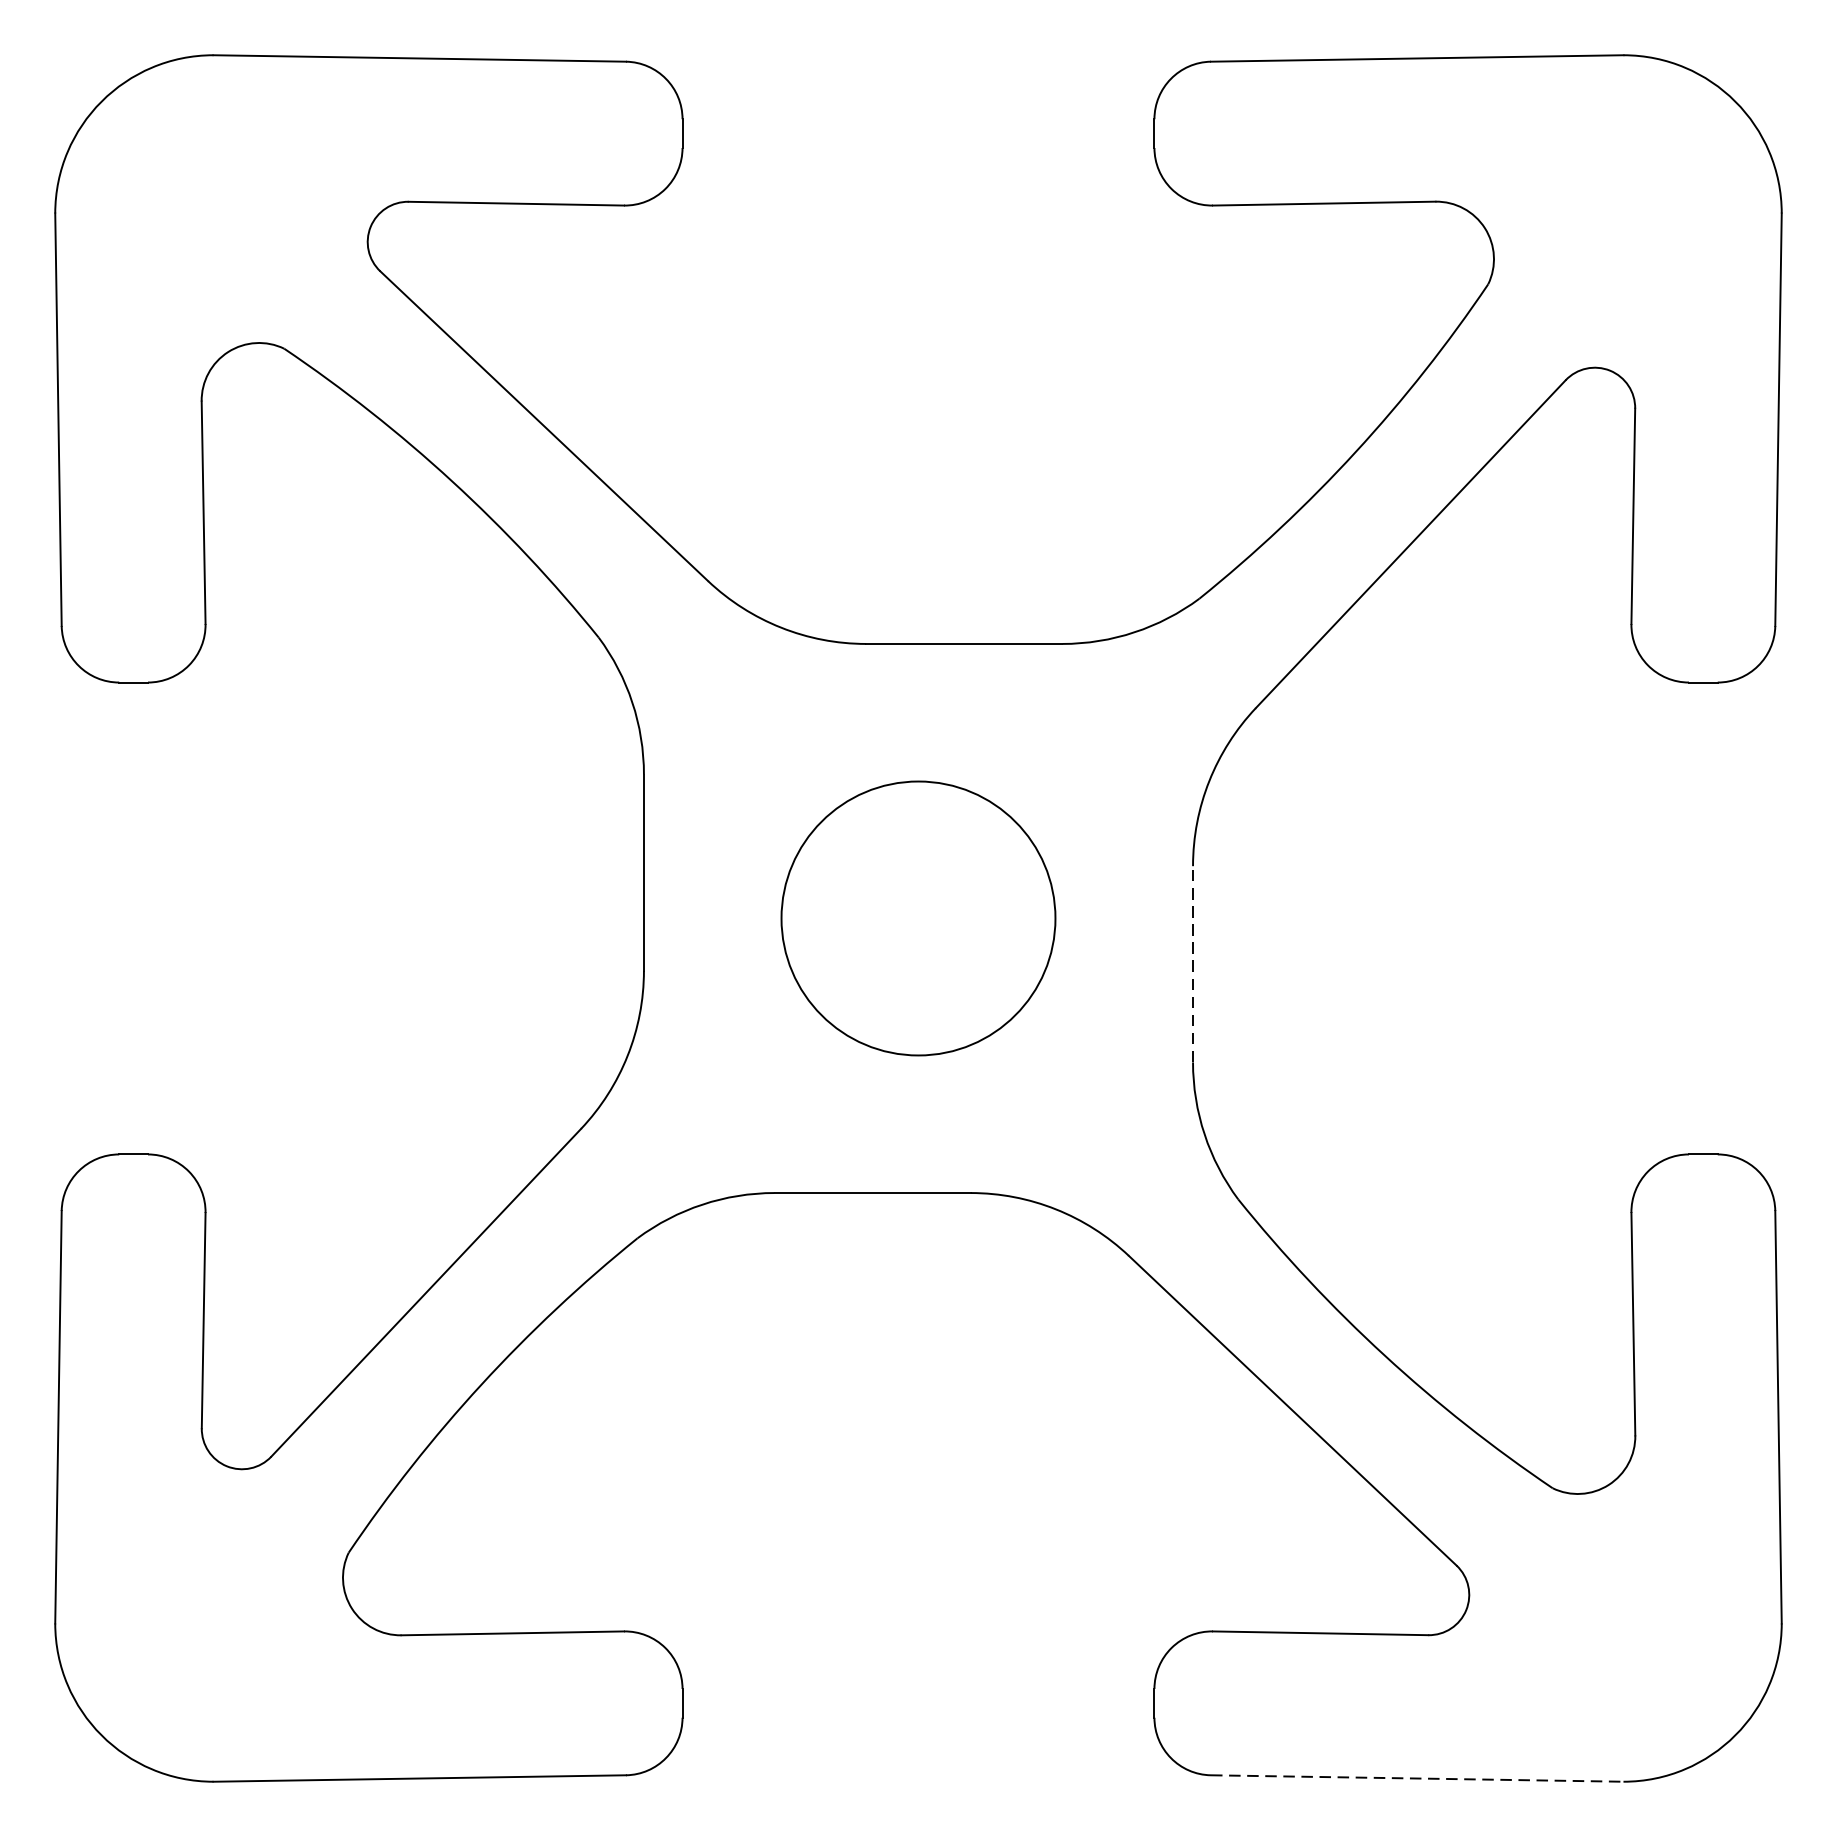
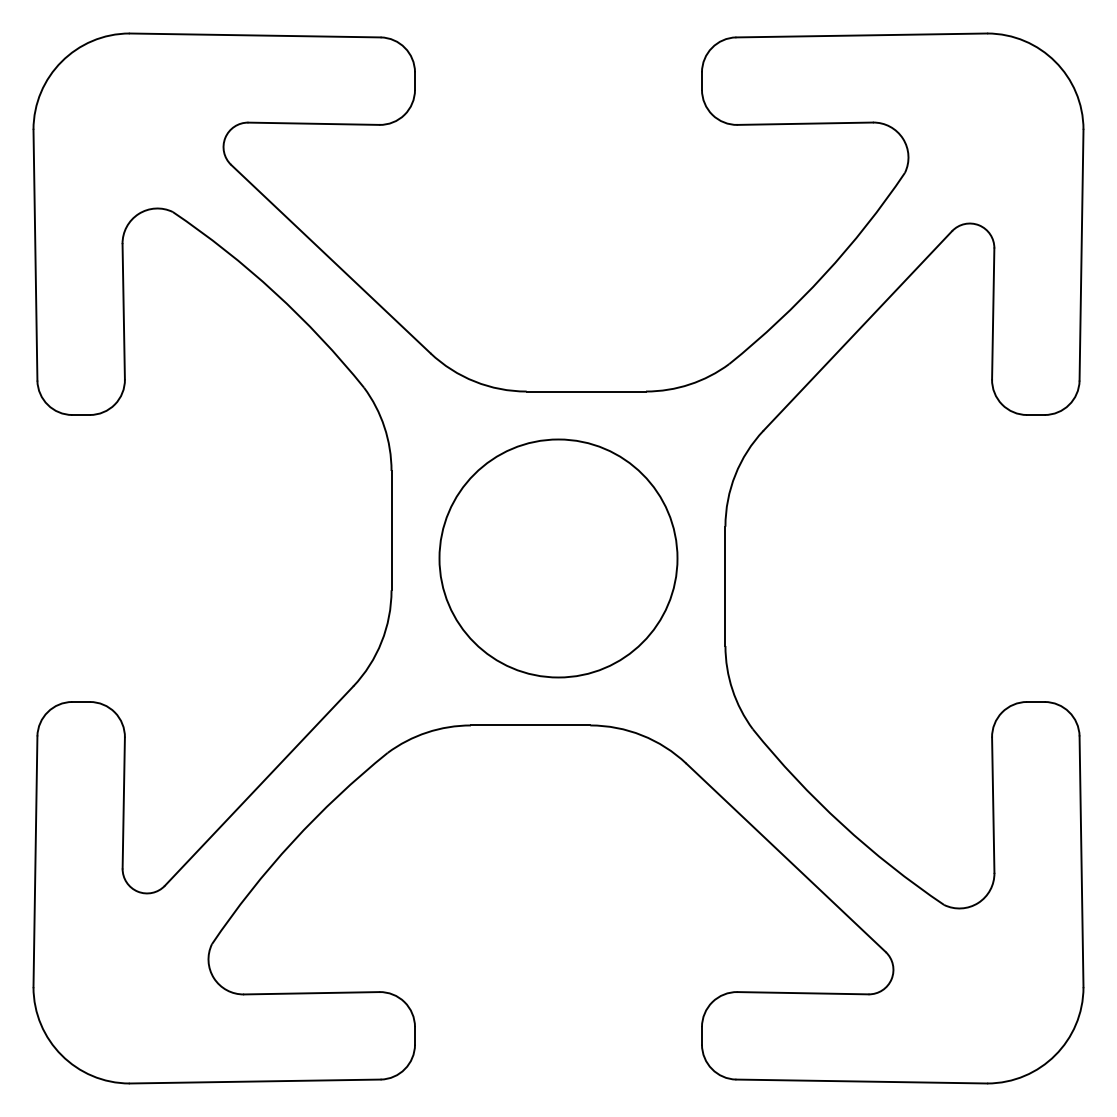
circle: (918, 918) -> (558, 558), size x1.43
line: (1193, 964) -> (725, 586), dashed -> solid
line: (1418, 1778) -> (862, 1081), dashed -> solid

